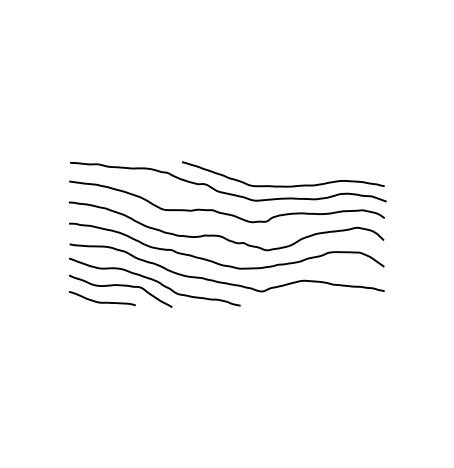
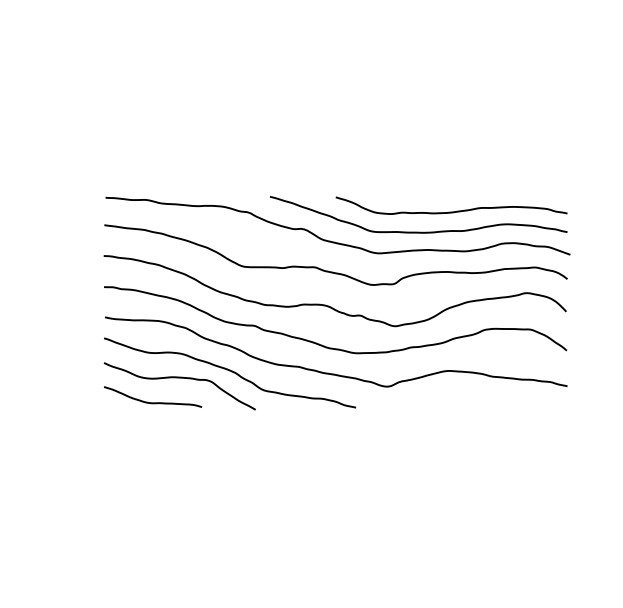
curve: (306, 171) -> (452, 210), added

